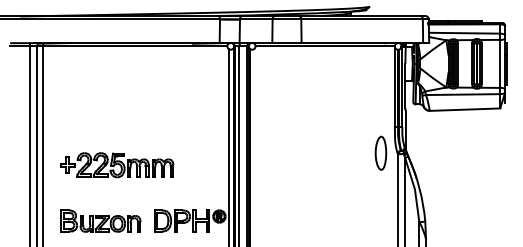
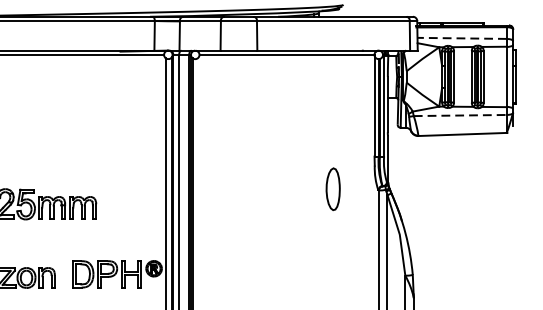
line: (464, 33) -> (462, 38), solid -> dashed
line: (463, 94) -> (460, 115), solid -> dashed
part: (380, 152) -> (332, 188), moved

